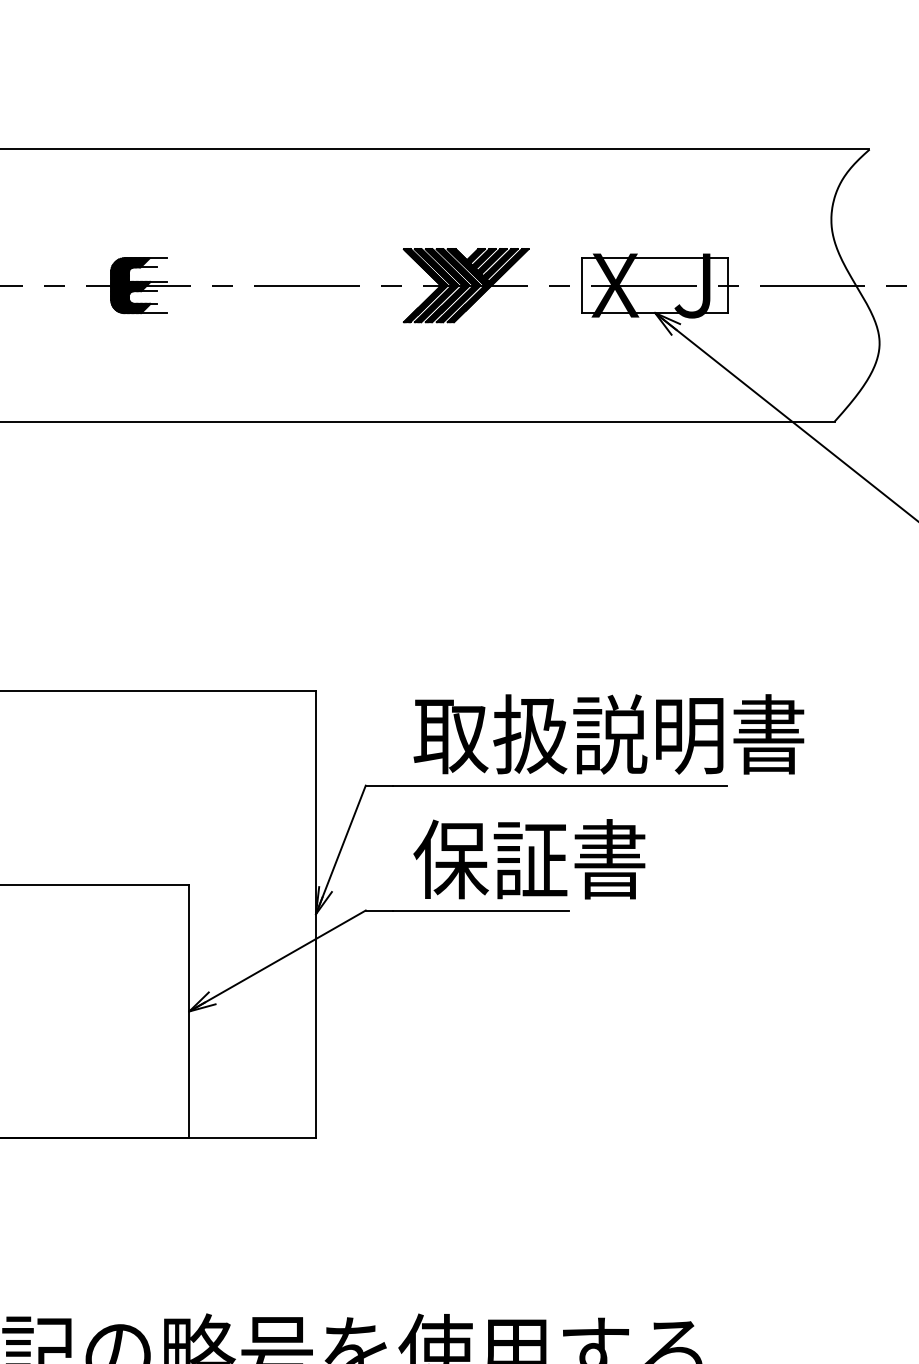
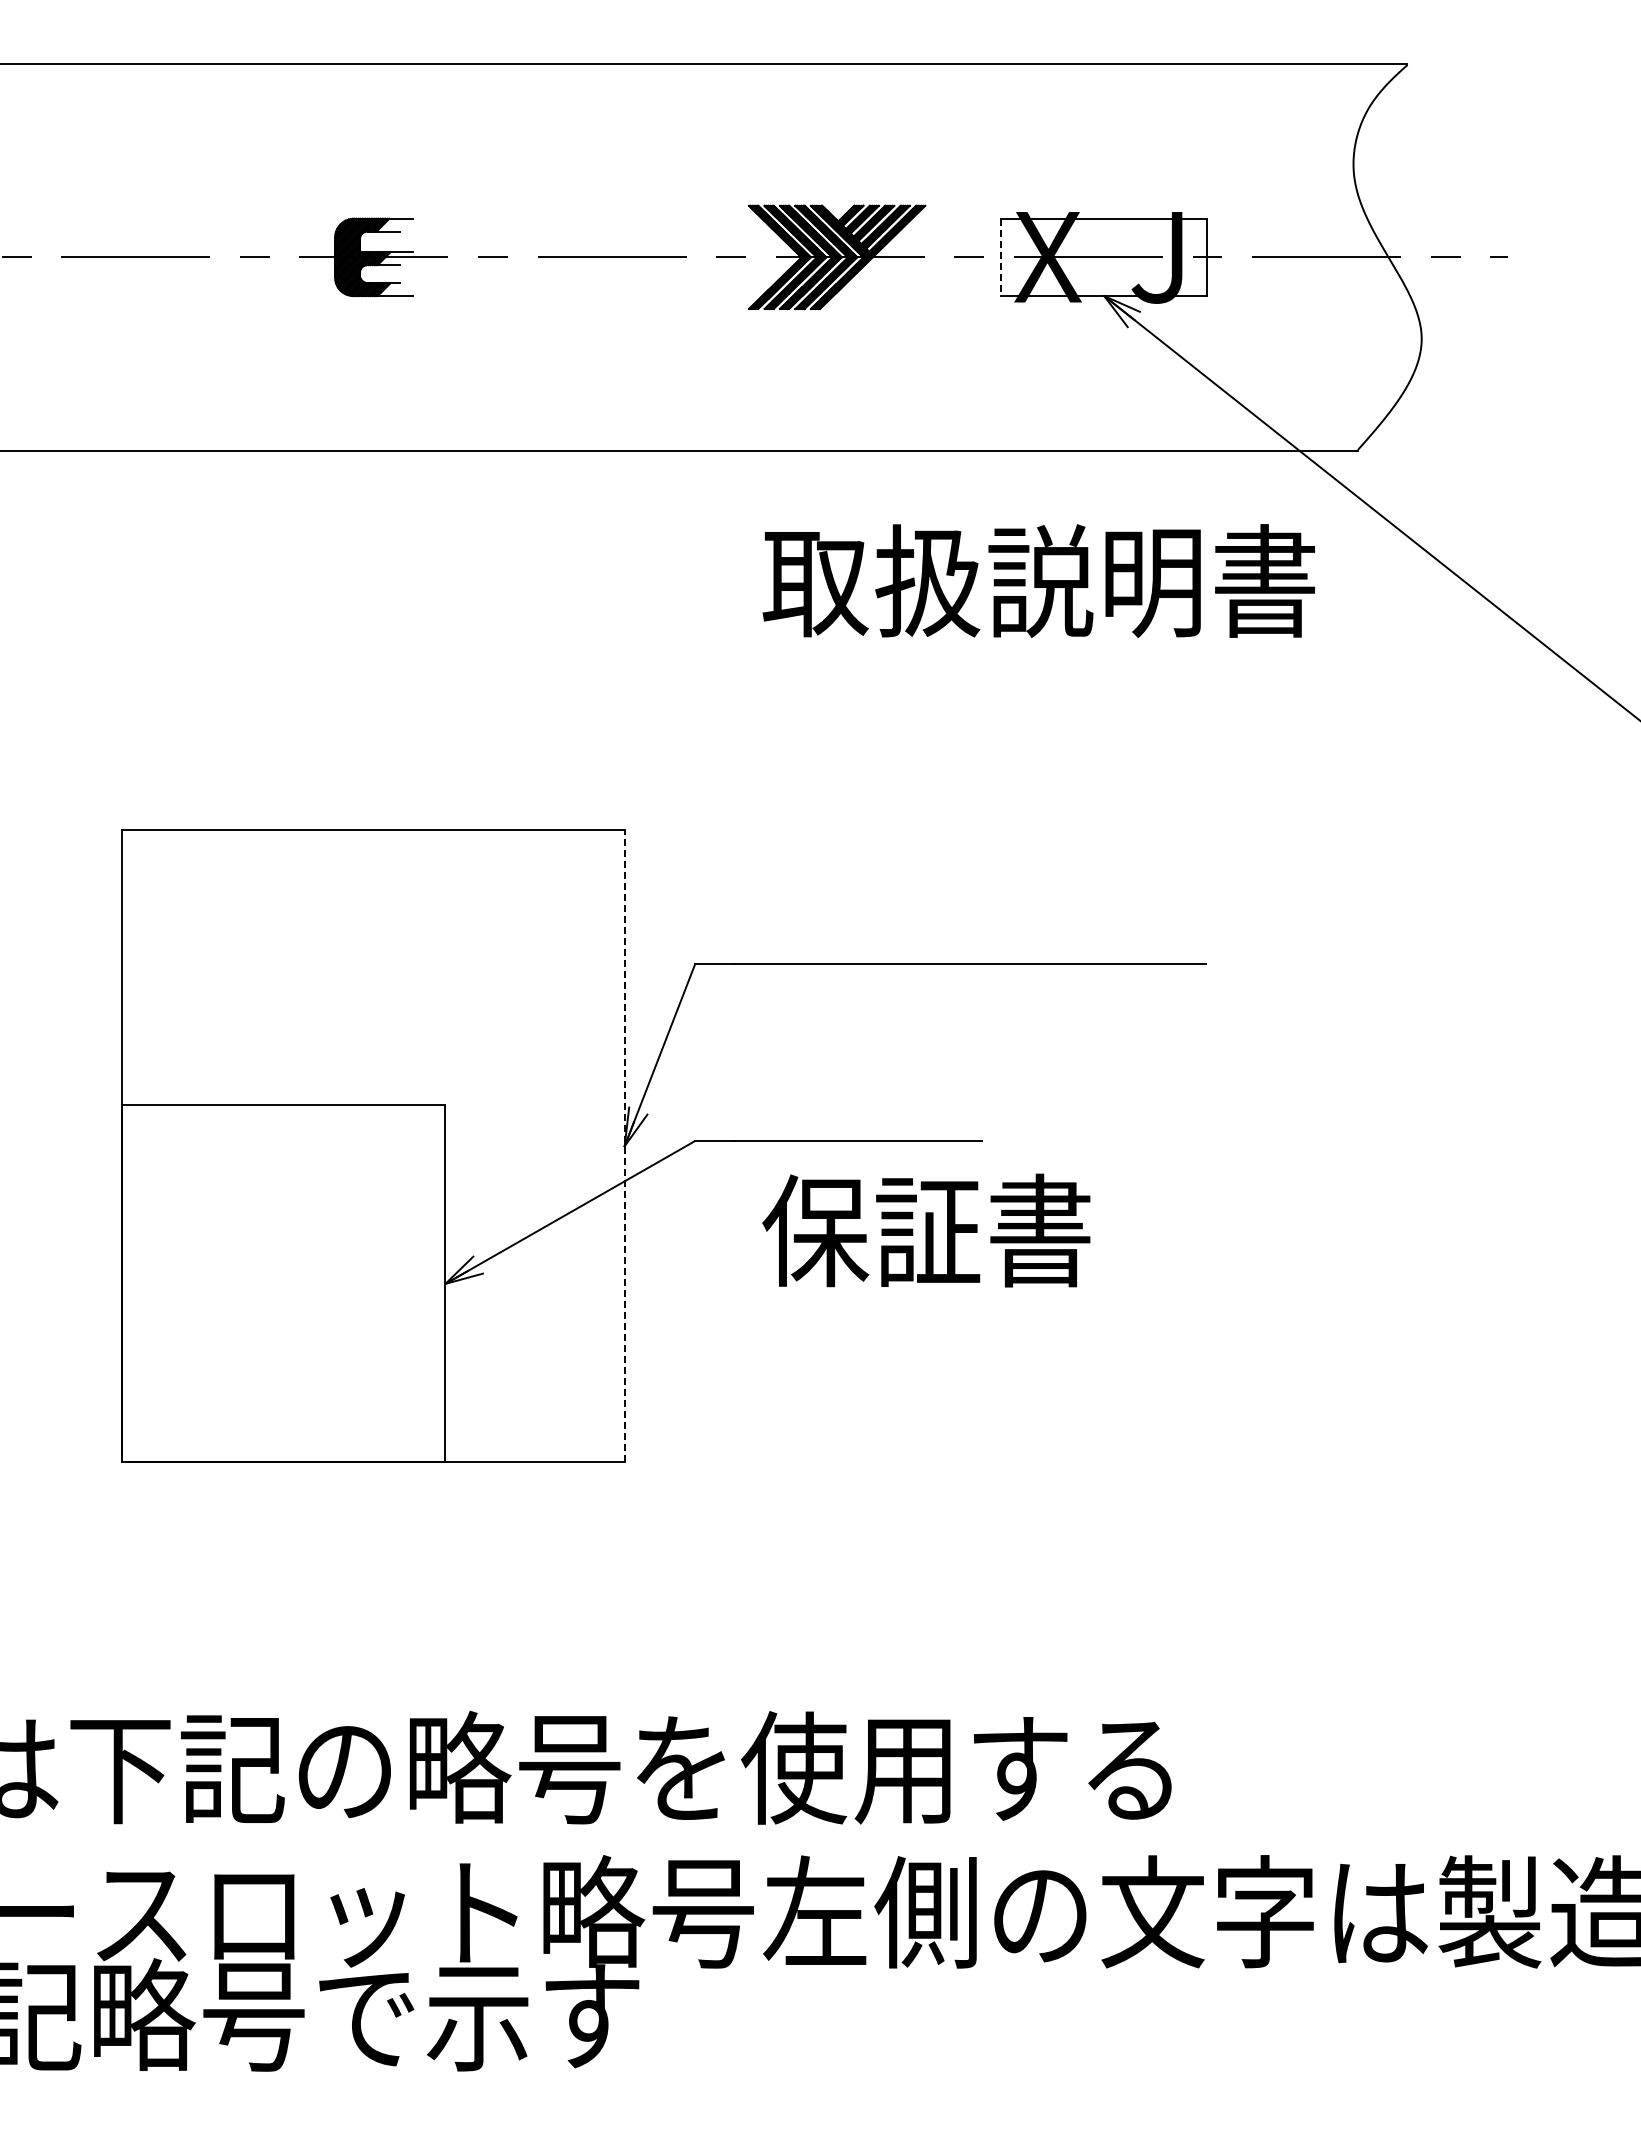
line: (582, 285) -> (1001, 257), solid -> dashed
text: (608, 734) -> (1038, 580), moved
text: (529, 859) -> (926, 1230), moved
line: (315, 913) -> (624, 1145), solid -> dashed

